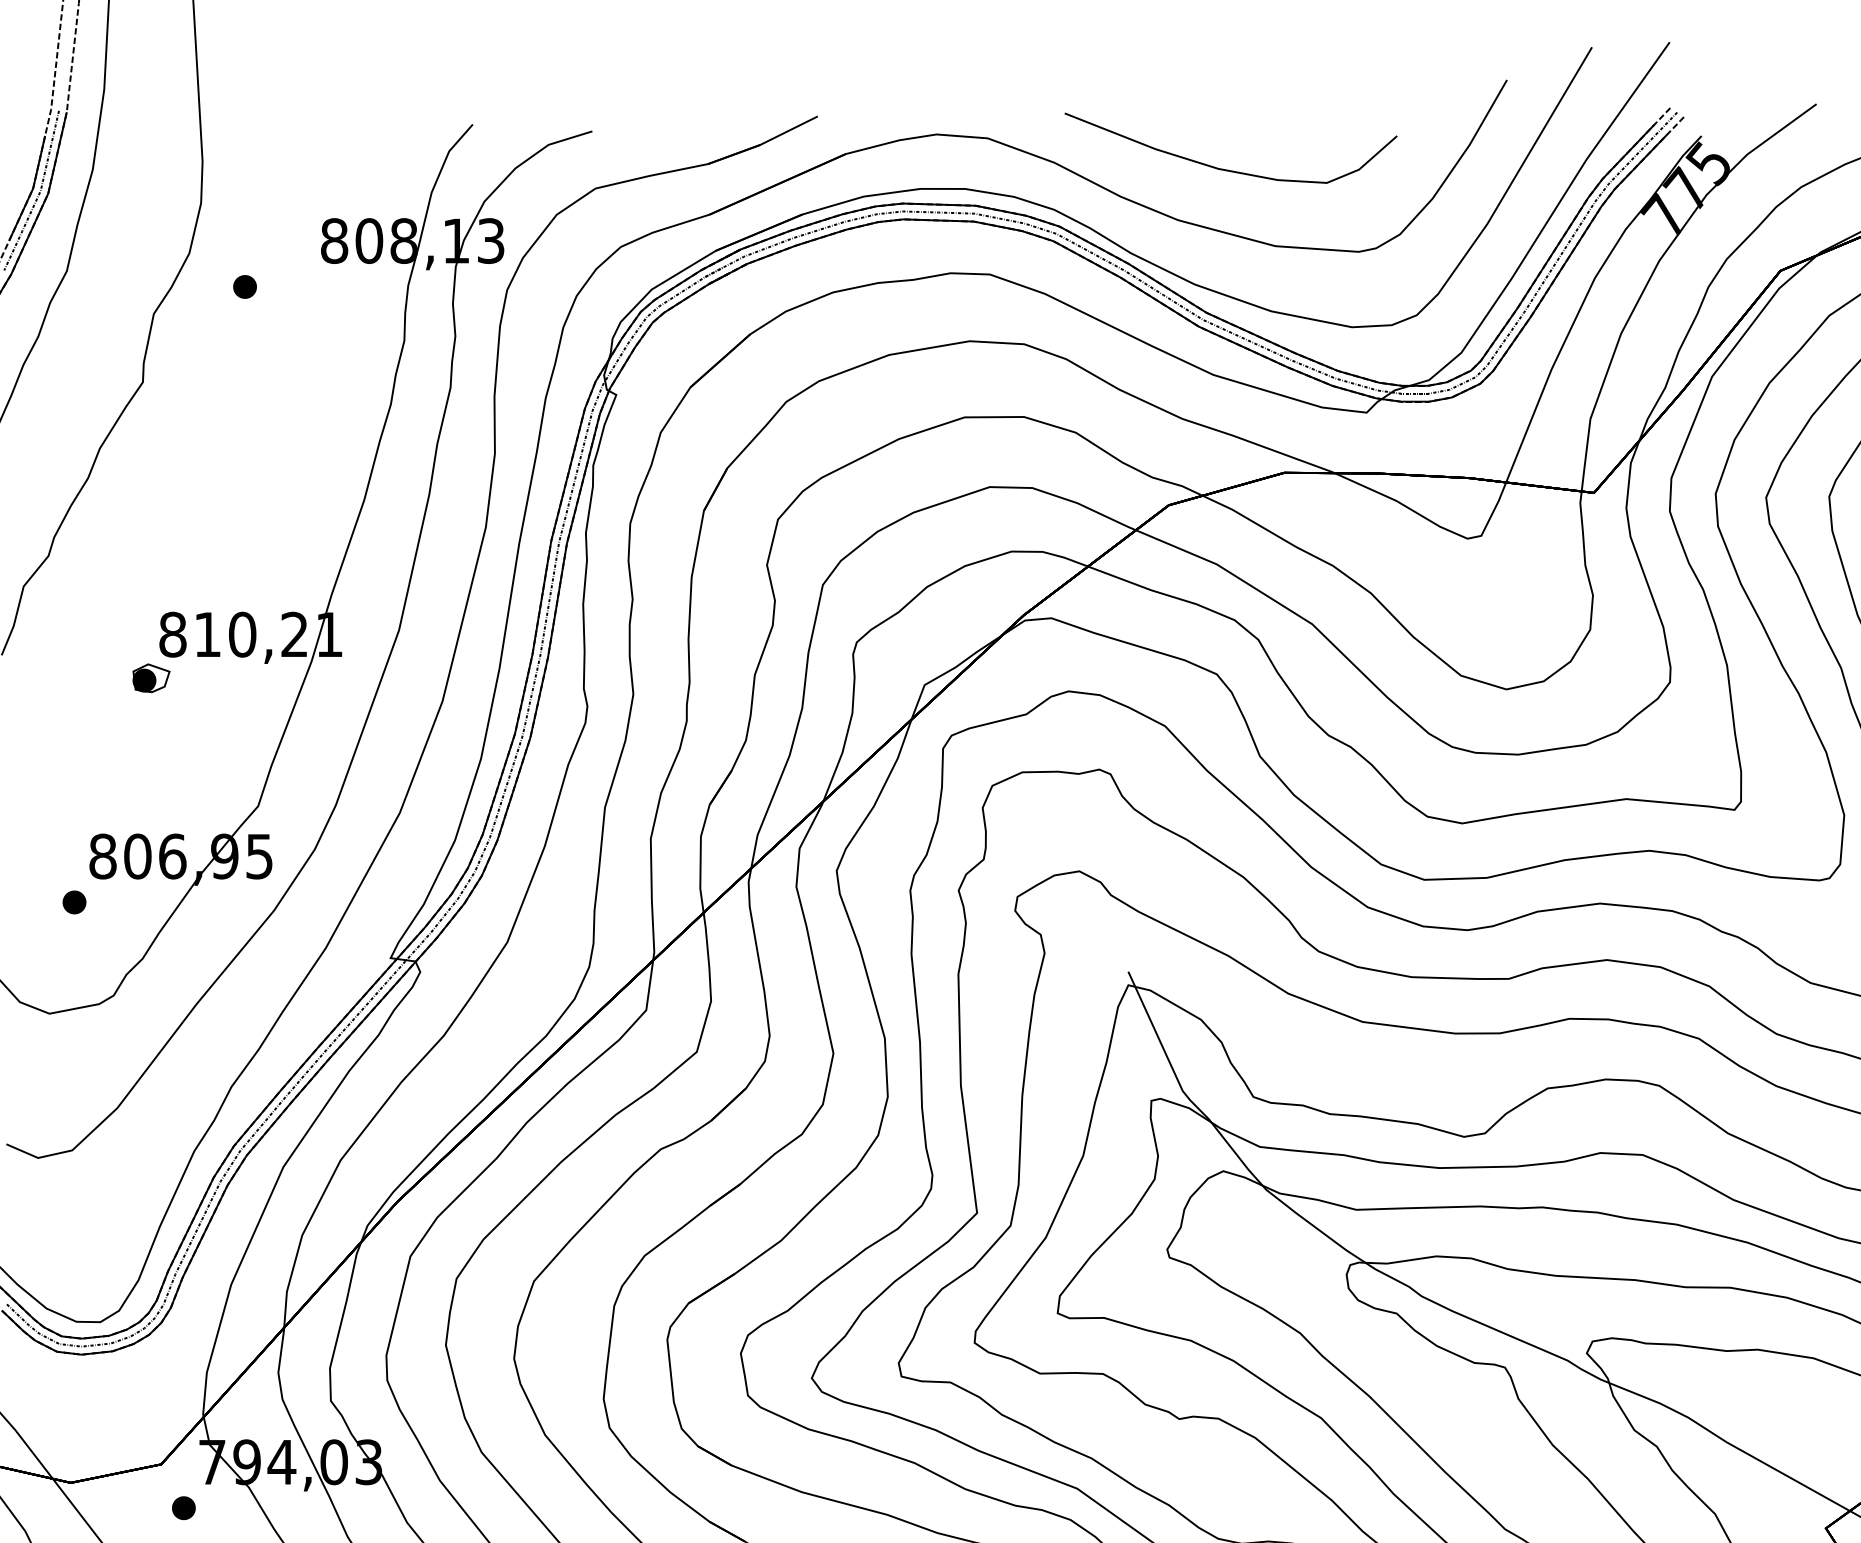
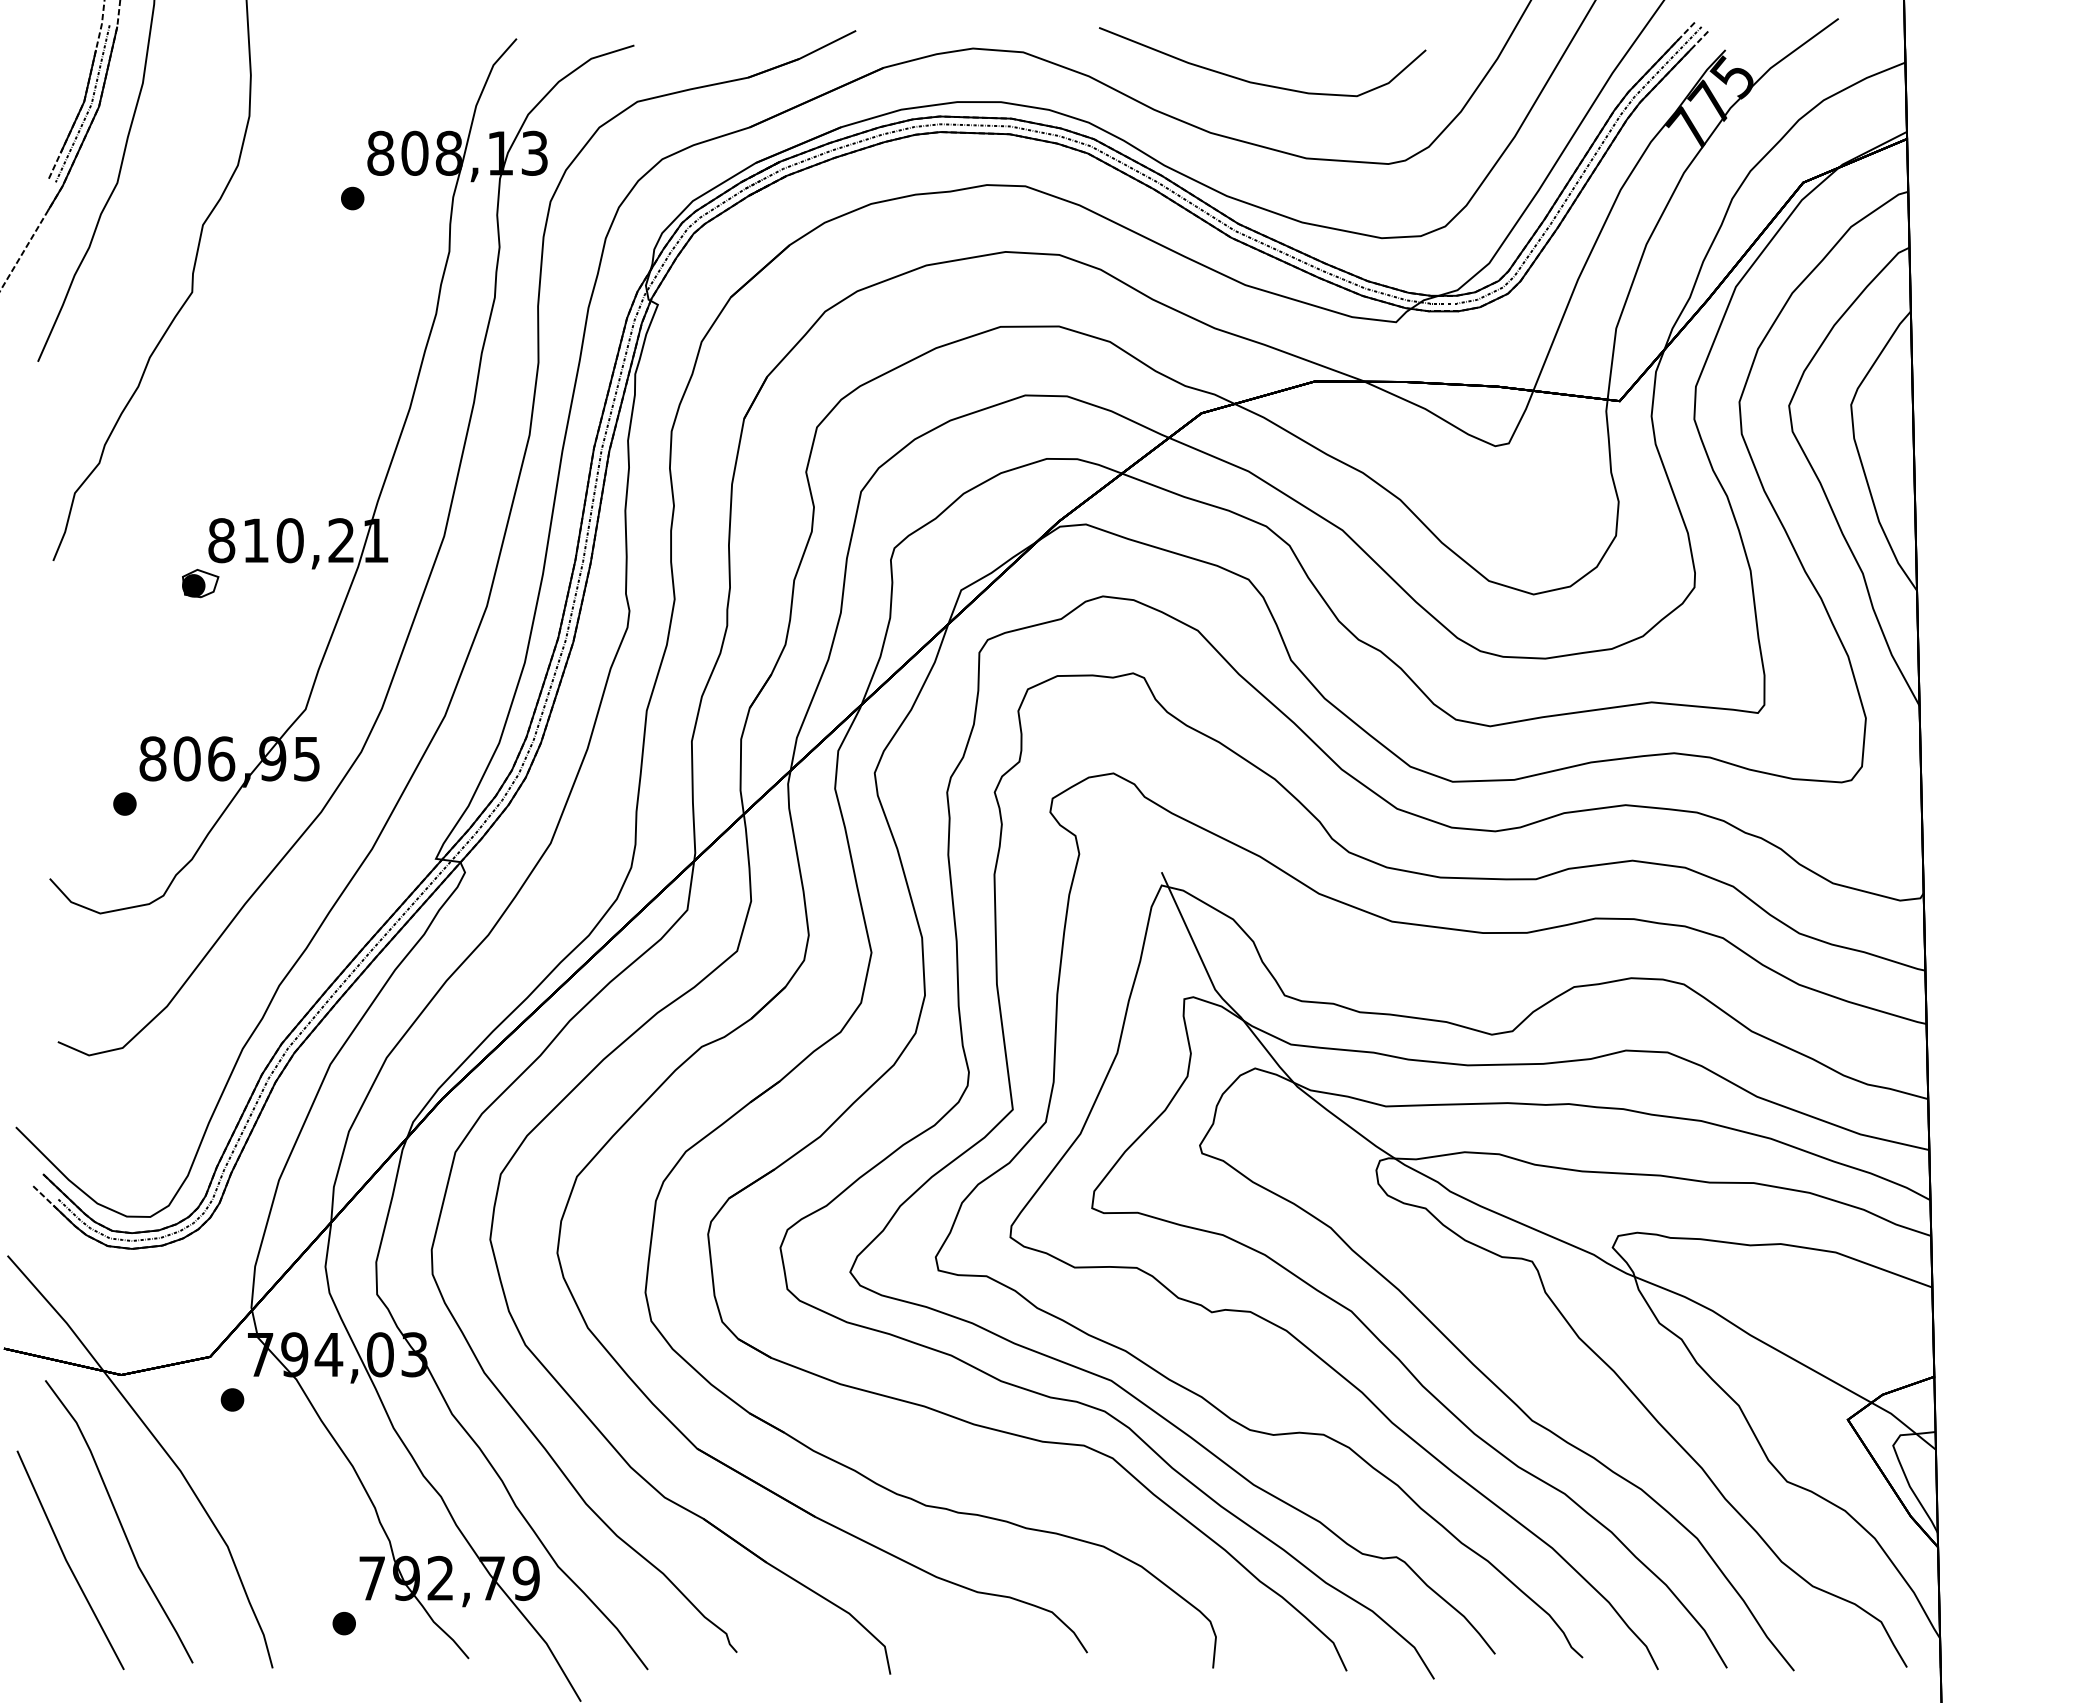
part: (244, 286) -> (352, 198), moved

